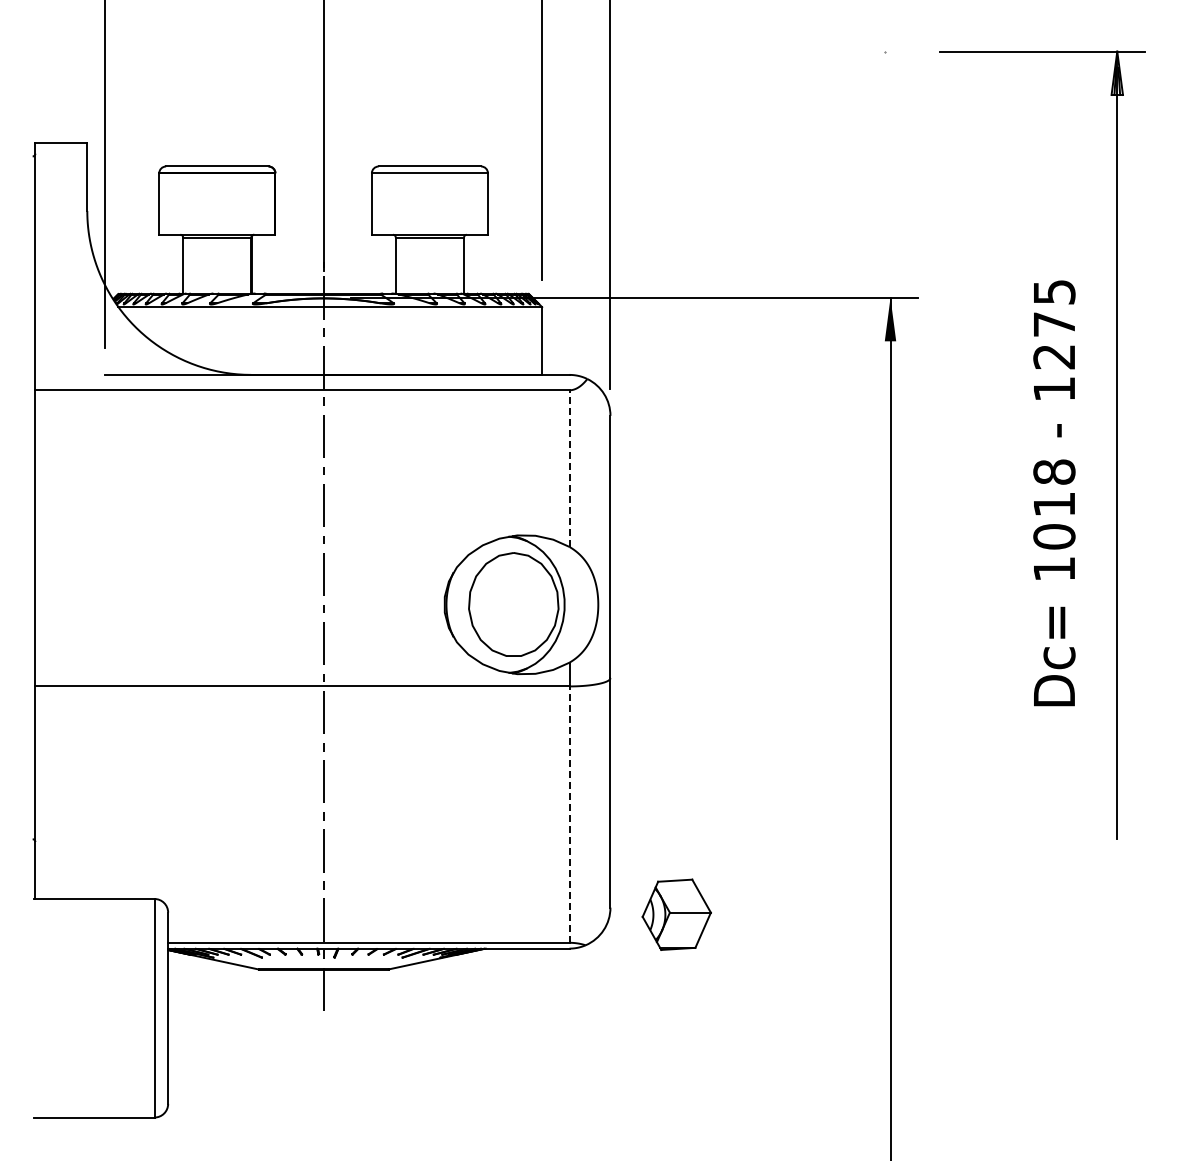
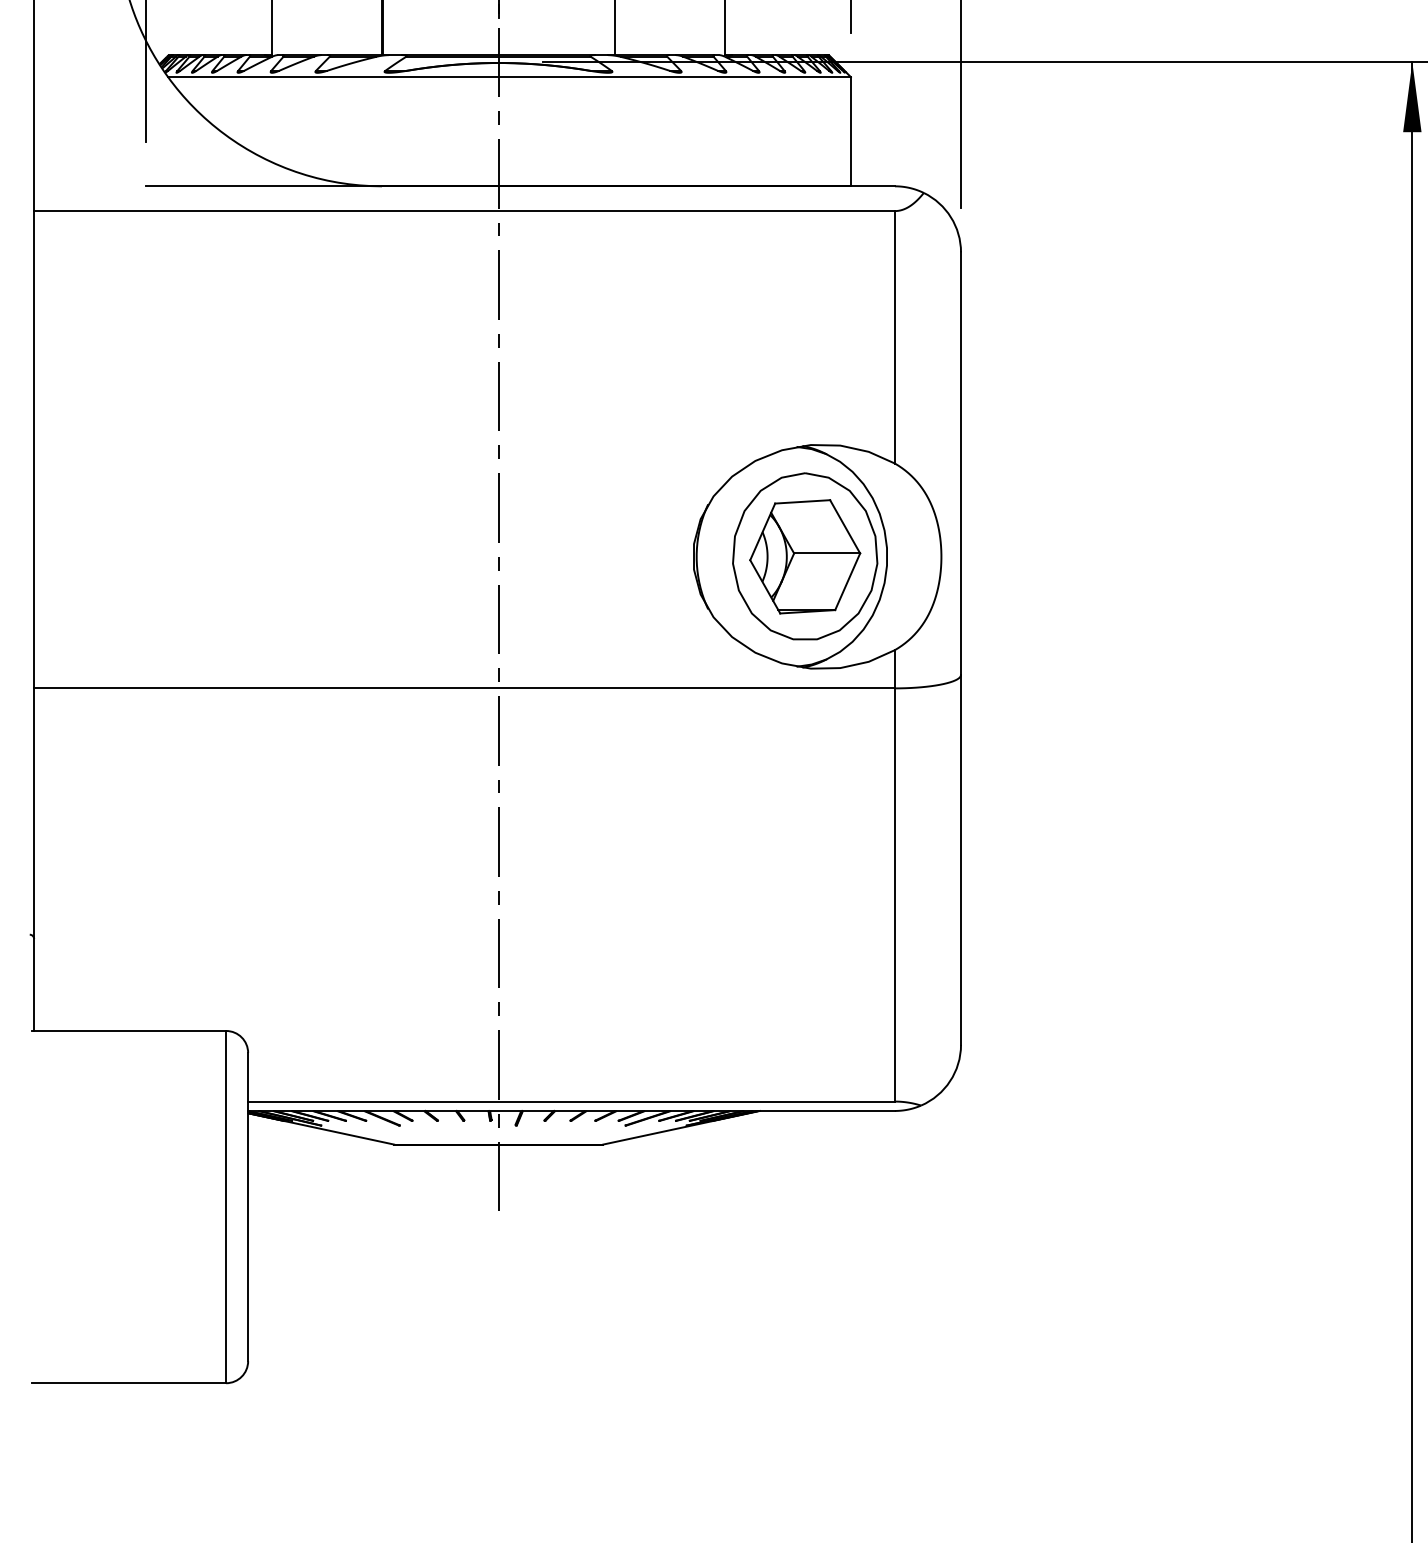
line: (569, 468) -> (894, 337), dashed -> solid
line: (569, 814) -> (894, 894), dashed -> solid
part: (676, 914) -> (804, 556), moved

